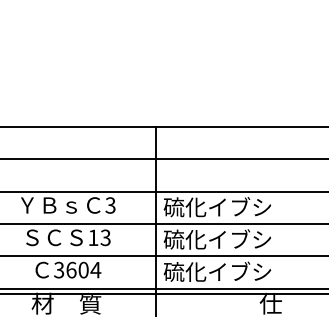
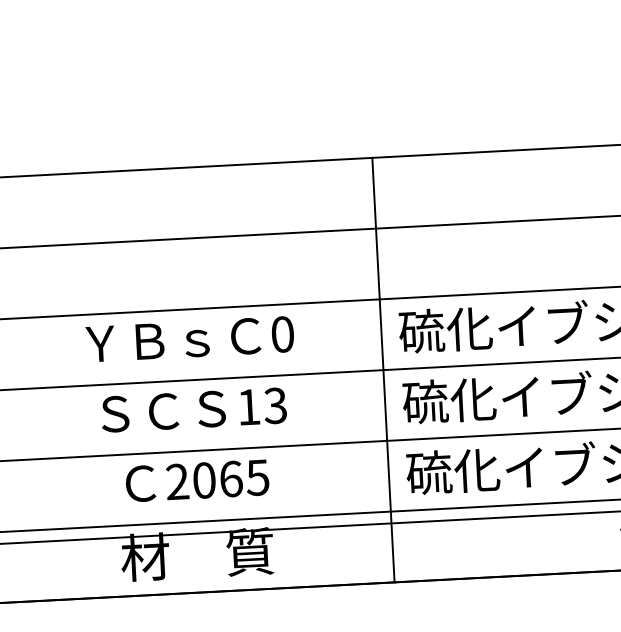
text: (110, 205) -> (282, 334), 3 -> 0
text: (77, 269) -> (217, 478), 3604 -> 2065

